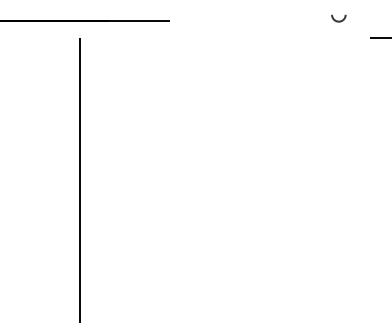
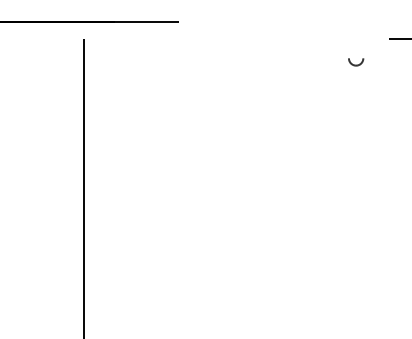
arc: (338, 20) -> (355, 64), moved

